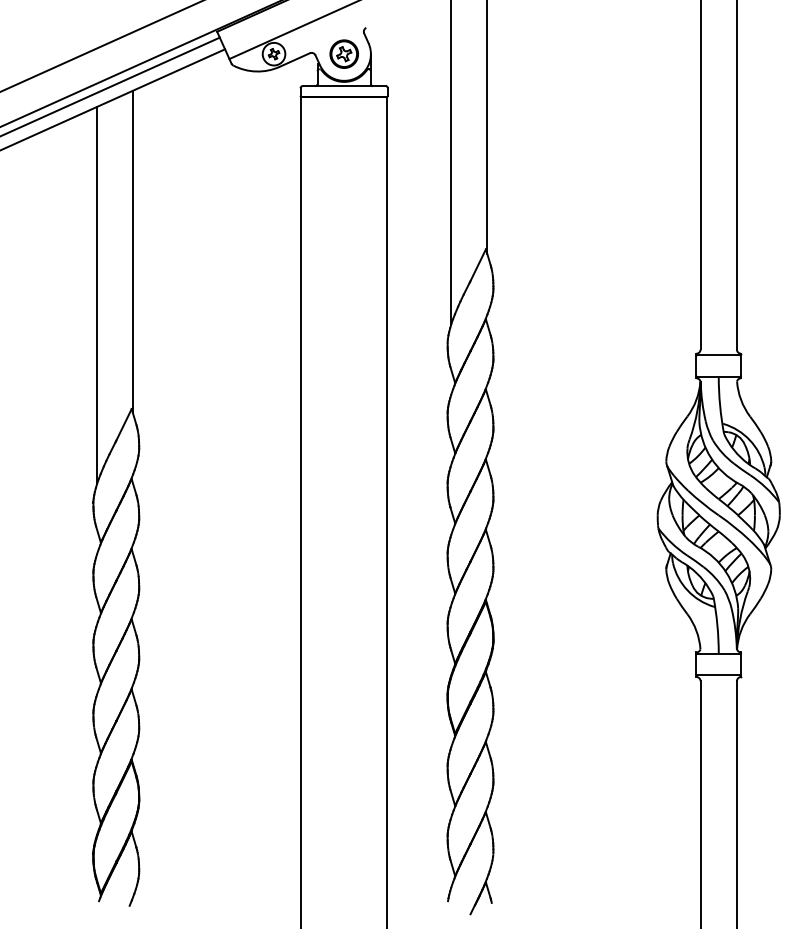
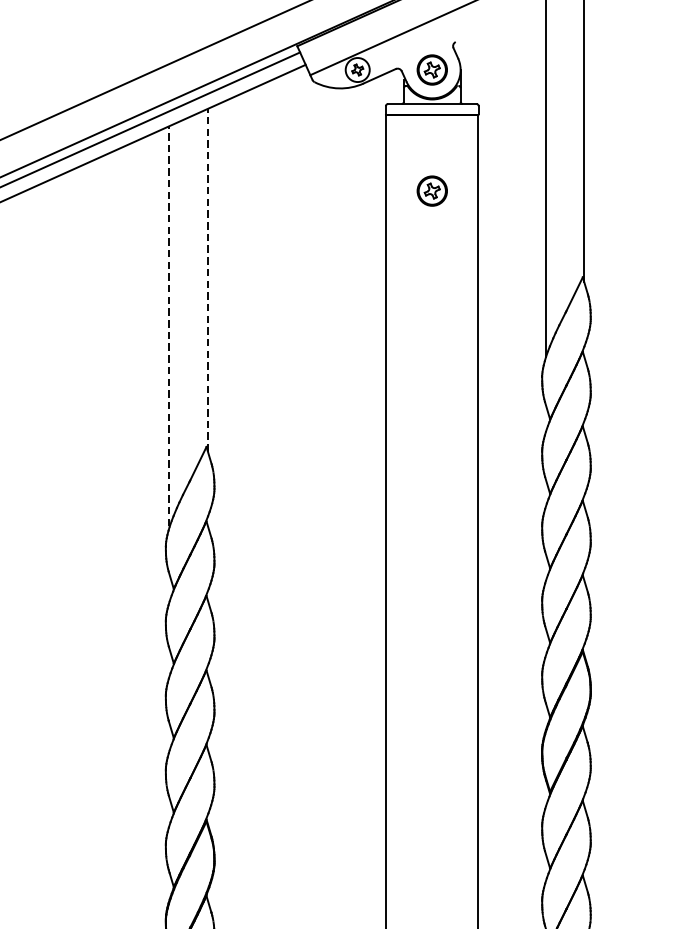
part: (343, 167) -> (431, 190), added
line: (133, 251) -> (208, 279), solid -> dashed
line: (96, 294) -> (169, 325), solid -> dashed

